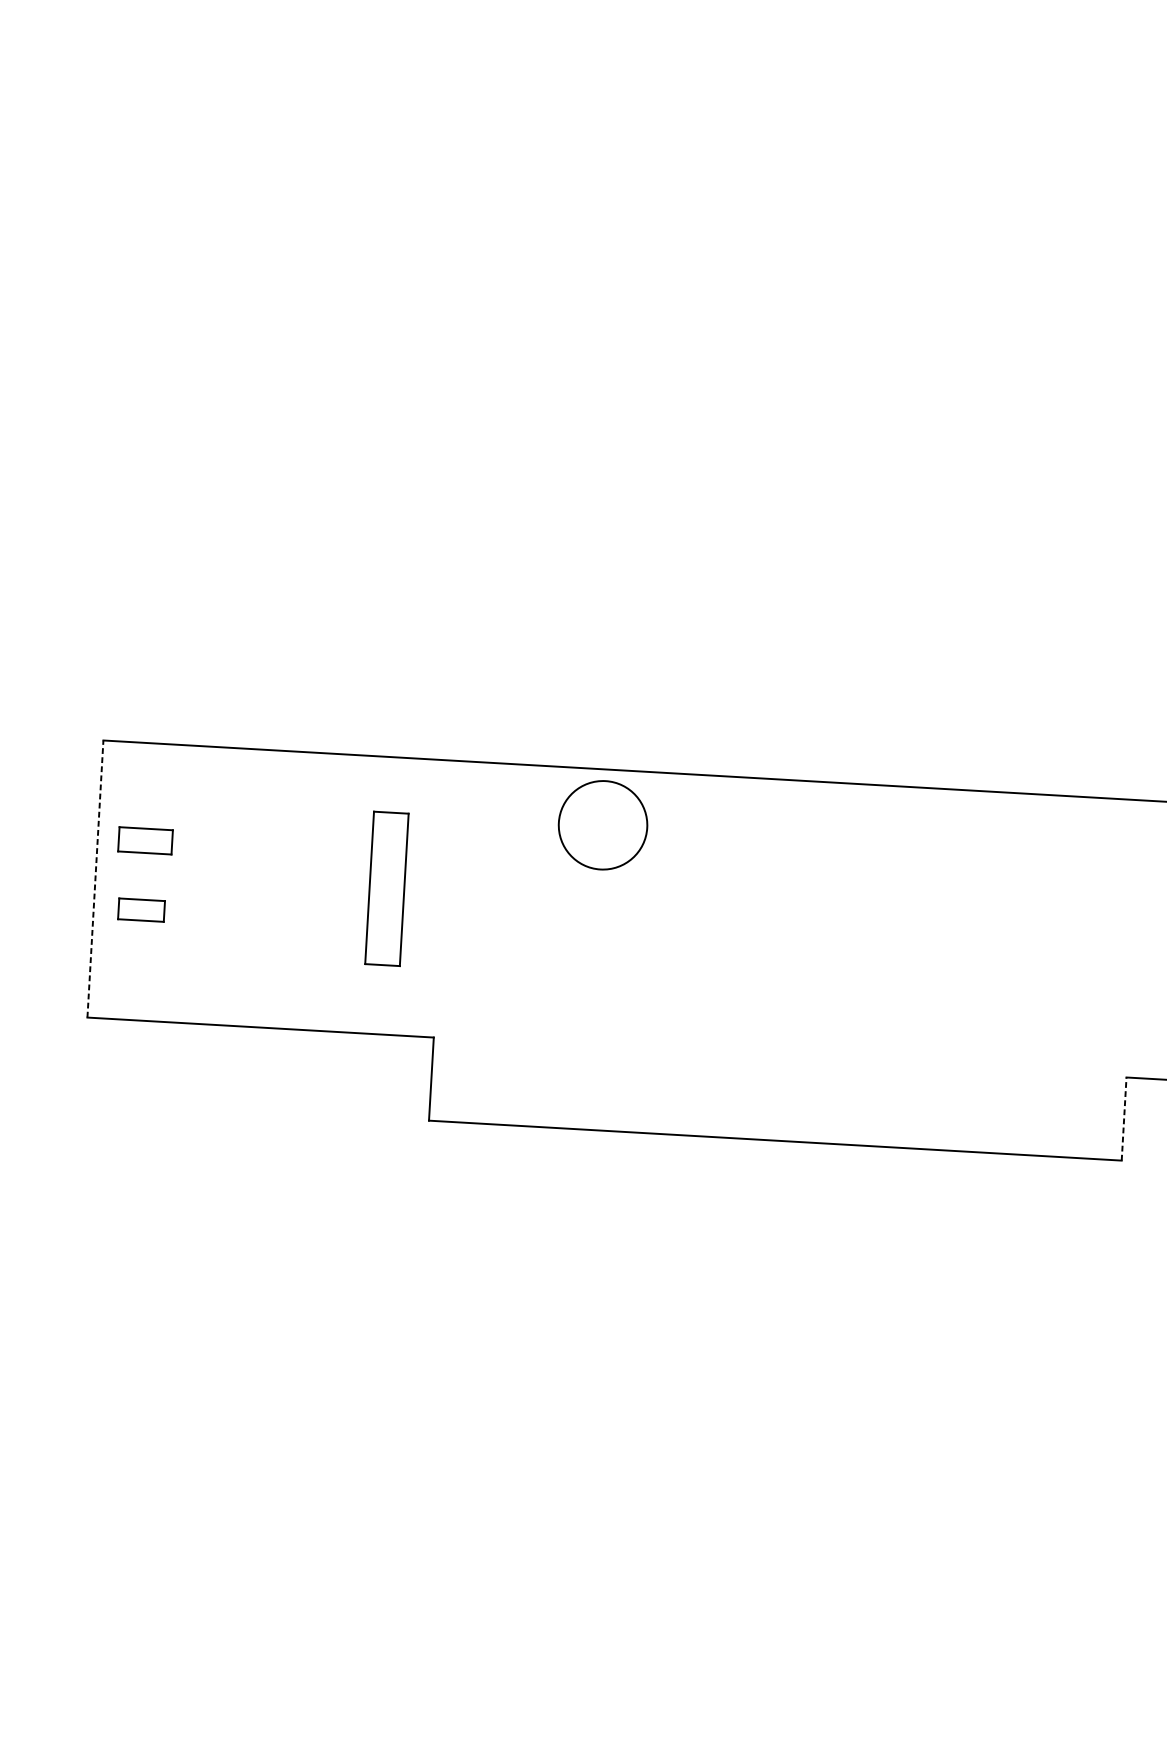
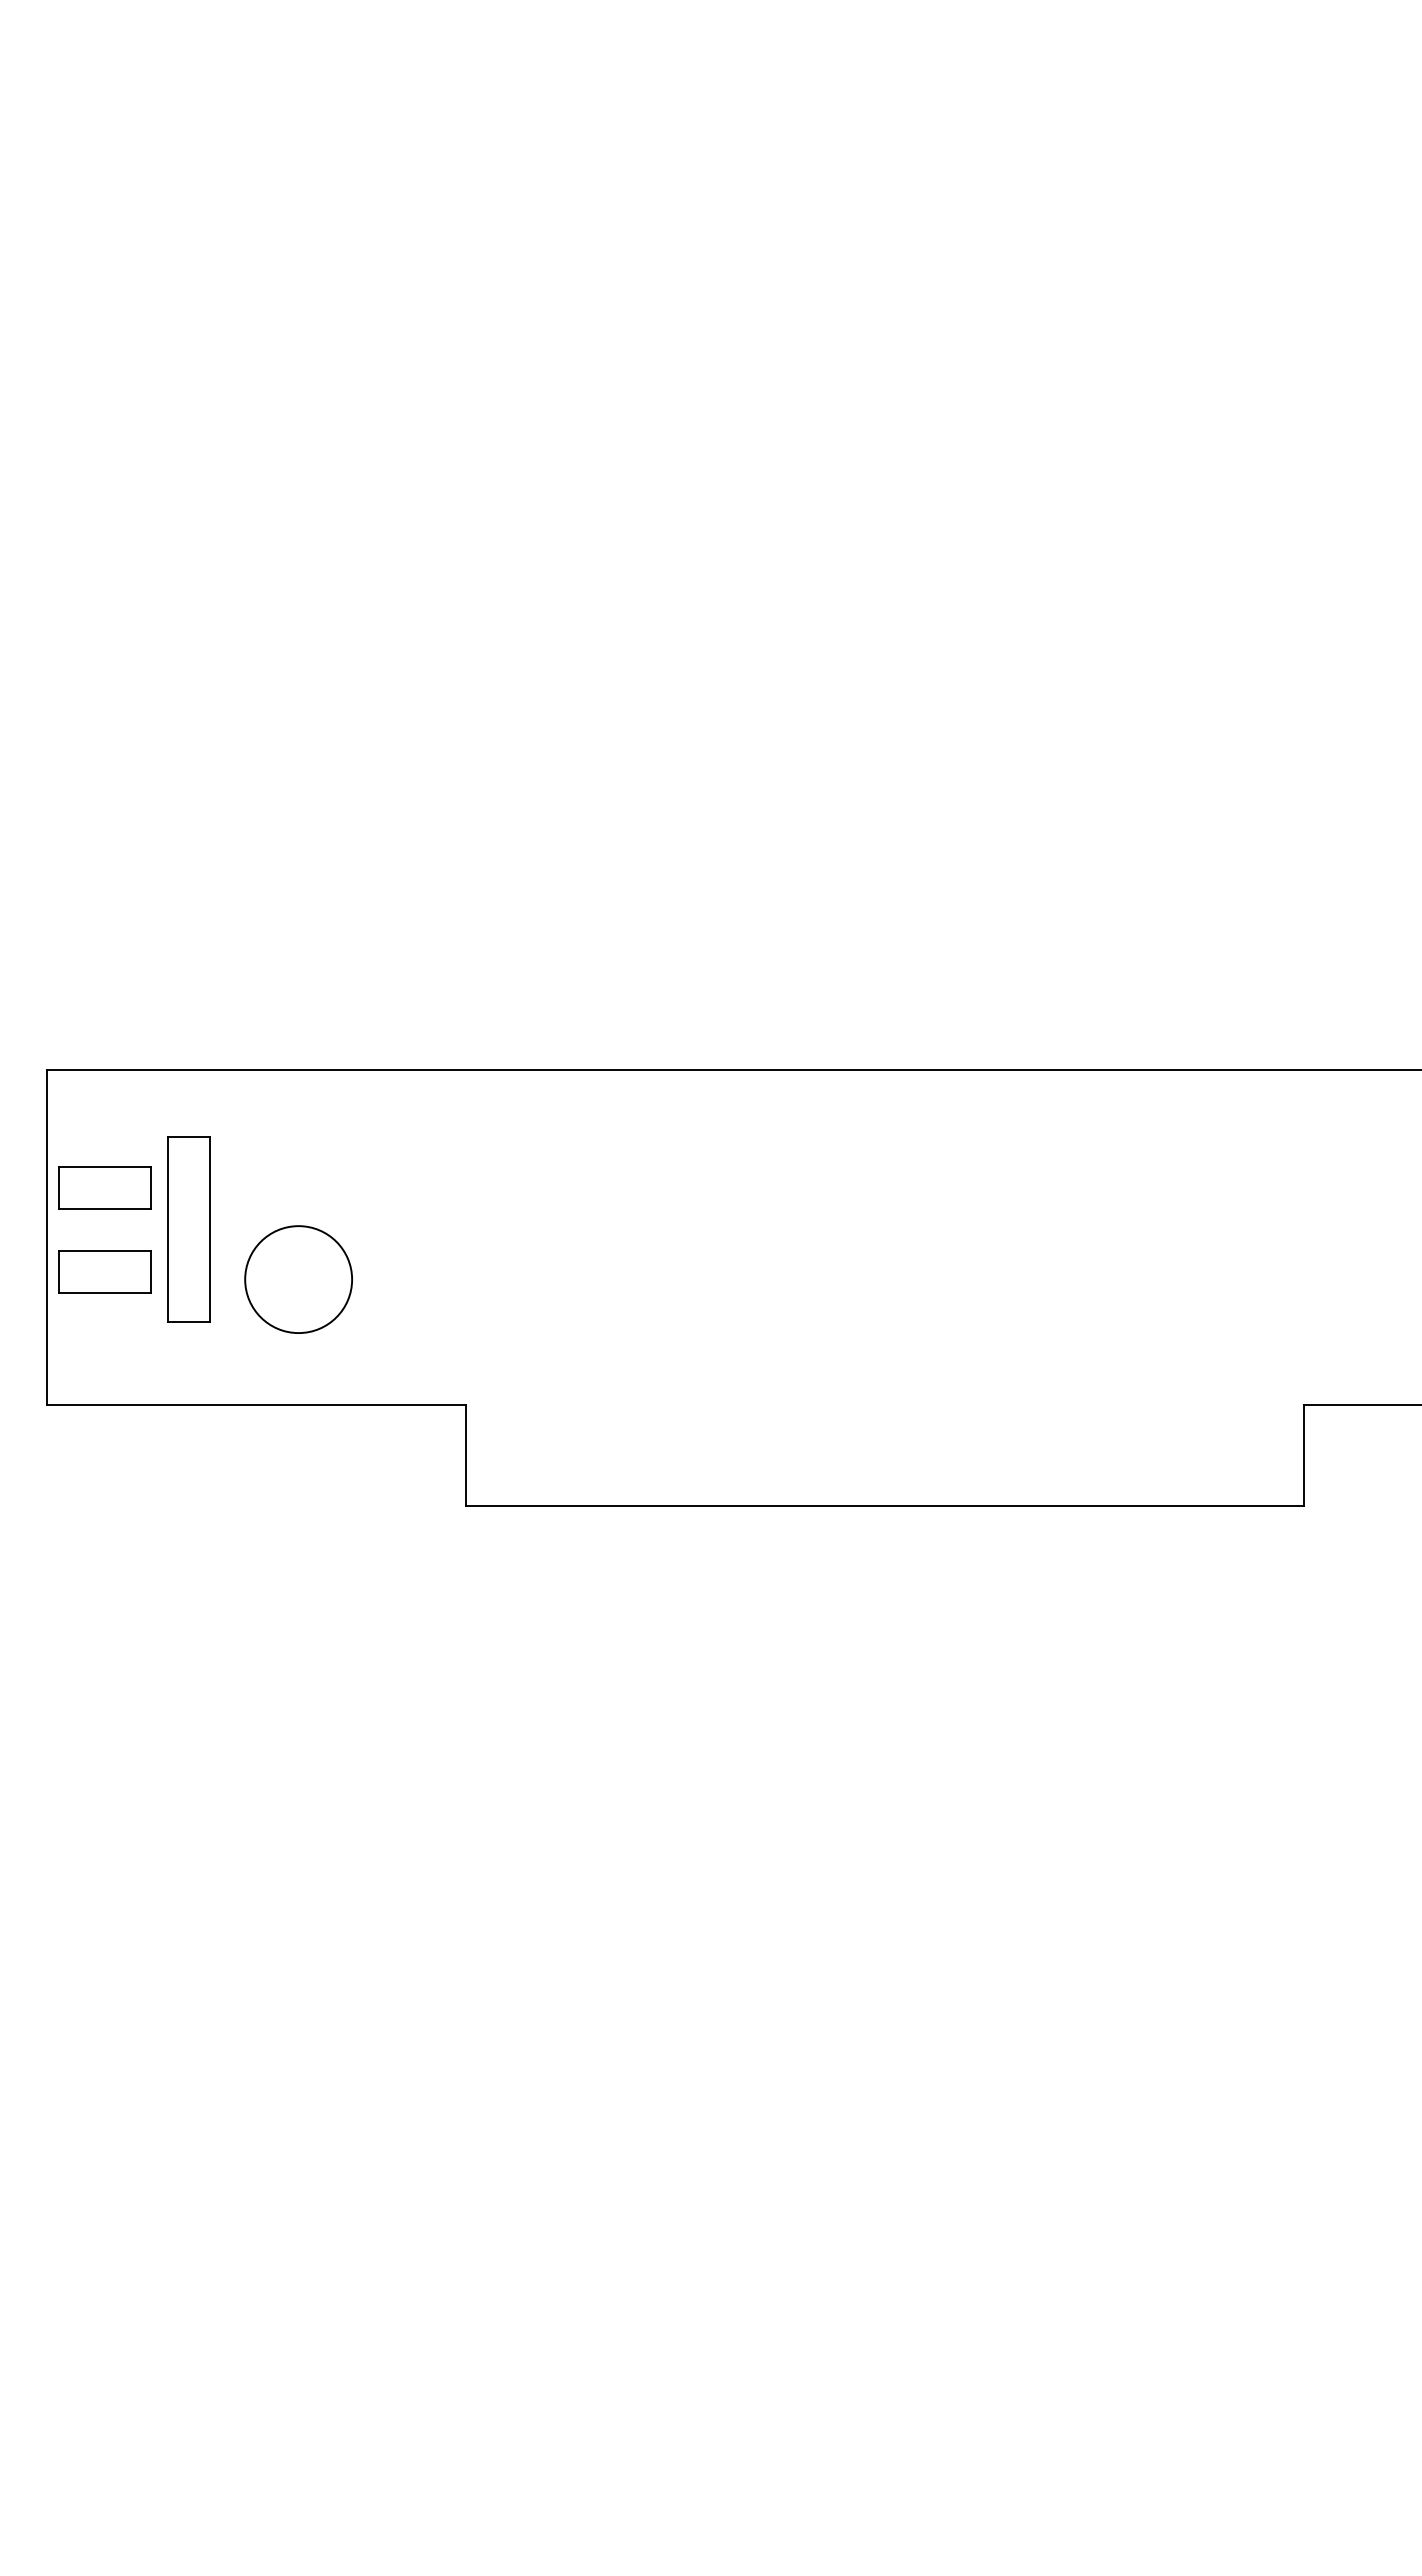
circle: (602, 825) -> (298, 1279), moved
part: (145, 840) -> (104, 1187), size x1.43
line: (95, 878) -> (47, 1237), dashed -> solid
part: (386, 888) -> (188, 1229), moved
part: (141, 909) -> (104, 1271), size x1.67
line: (1124, 1118) -> (1304, 1455), dashed -> solid

